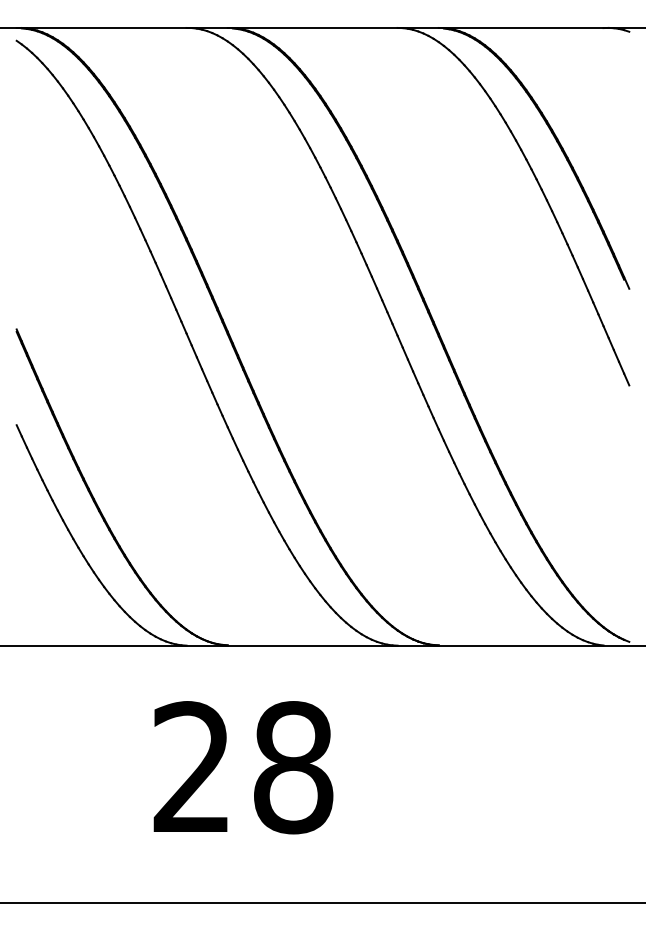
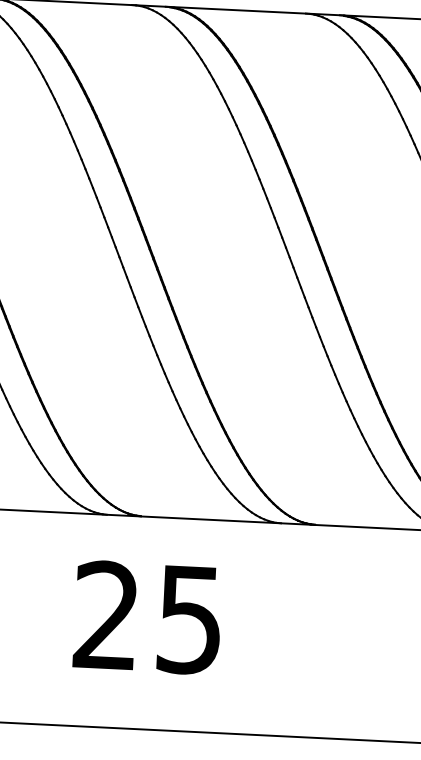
text: (293, 767) -> (190, 619), 28 -> 25

